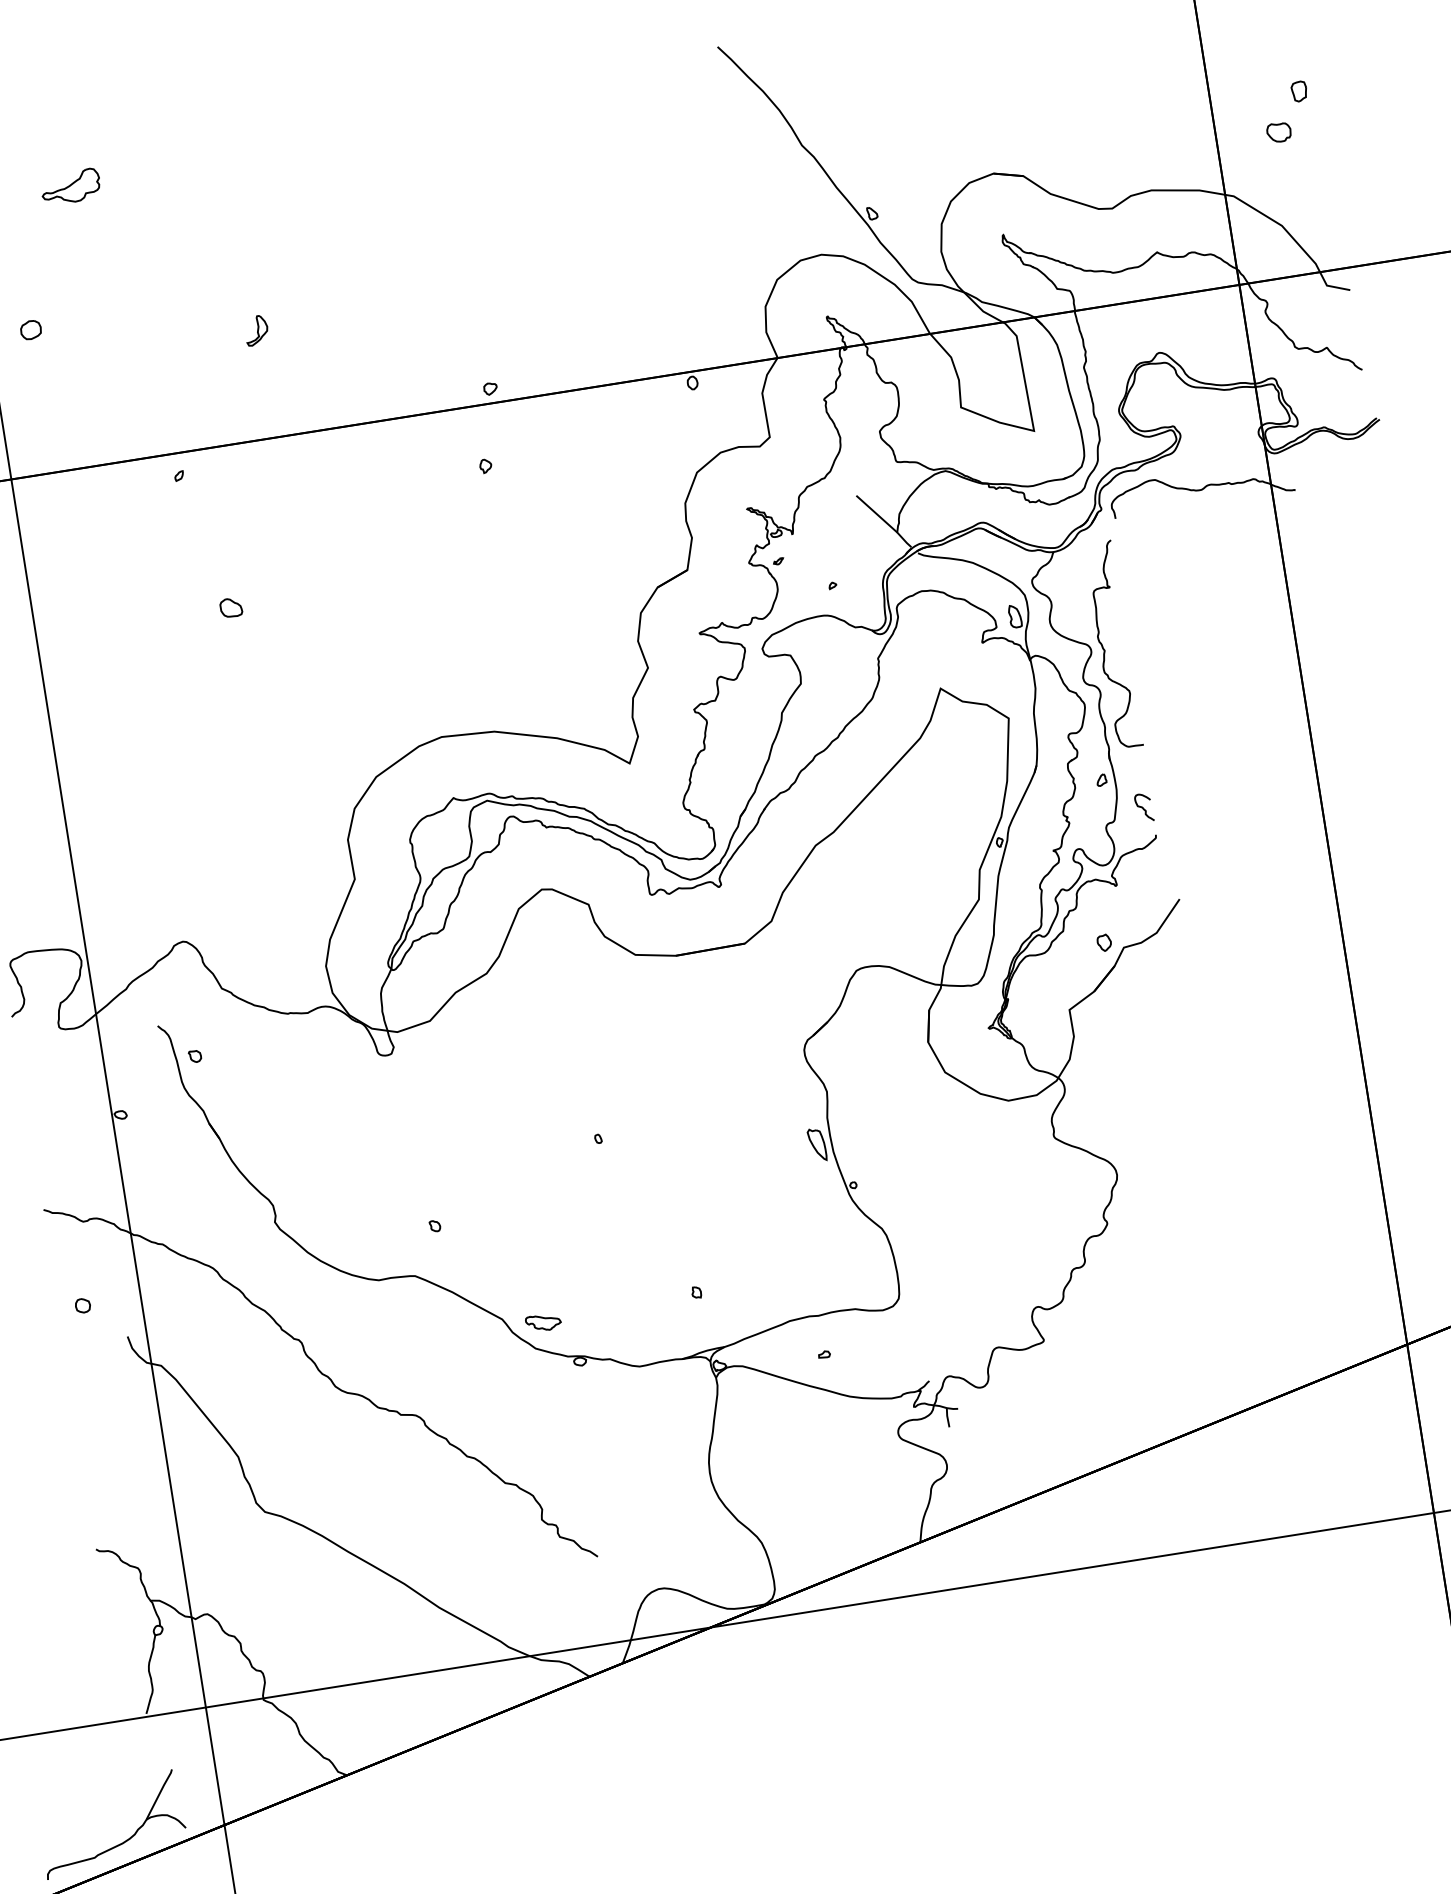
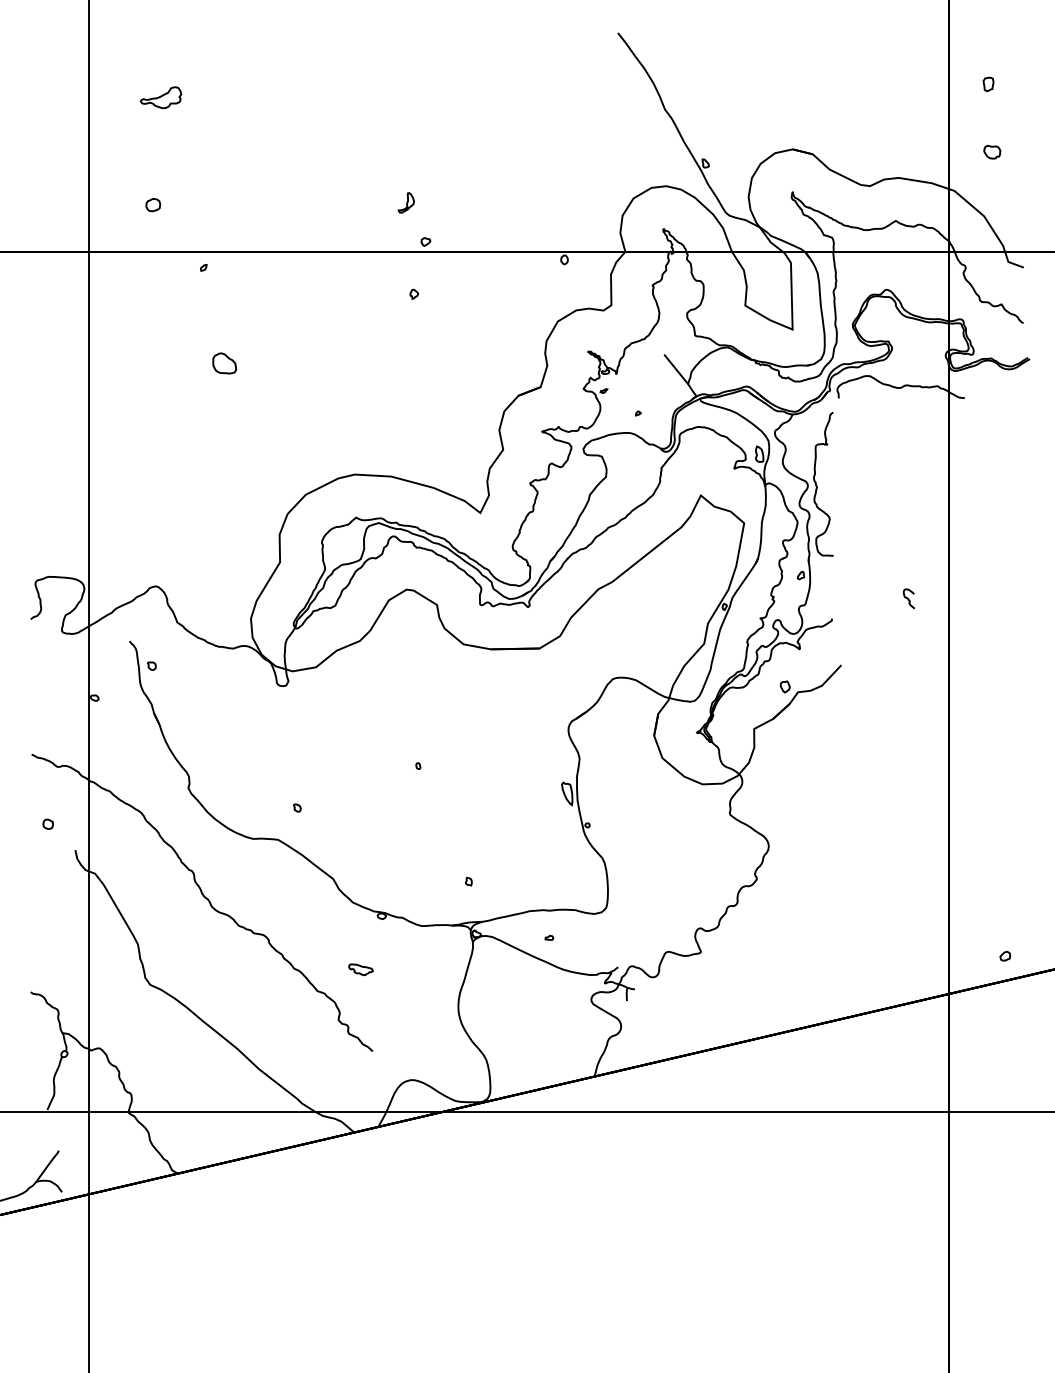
part: (1299, 91) -> (988, 84), moved
part: (70, 186) -> (160, 97), moved
part: (31, 330) -> (153, 205), moved
part: (255, 330) -> (405, 202), moved
part: (231, 607) -> (225, 363), size x1.6
curve: (1143, 807) -> (908, 598), moved
part: (542, 1322) -> (360, 969), moved

